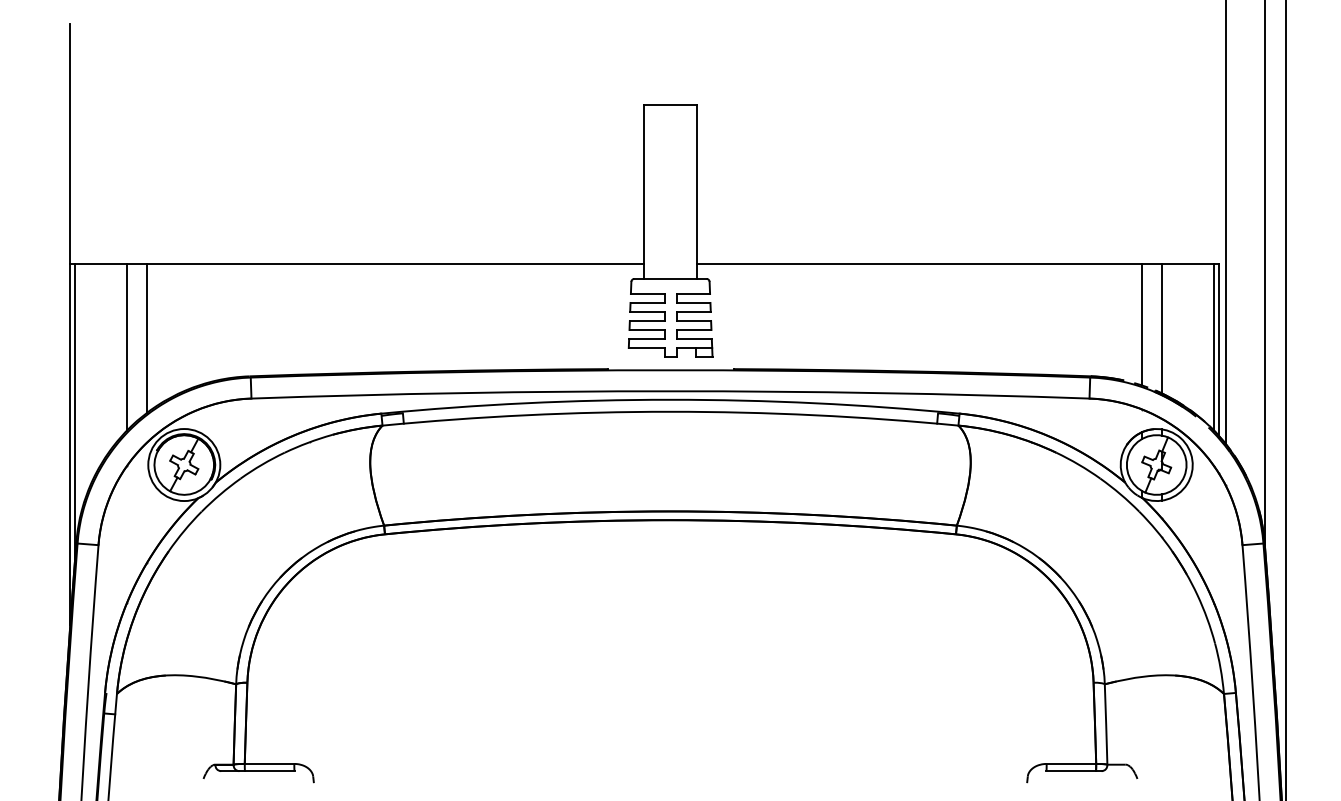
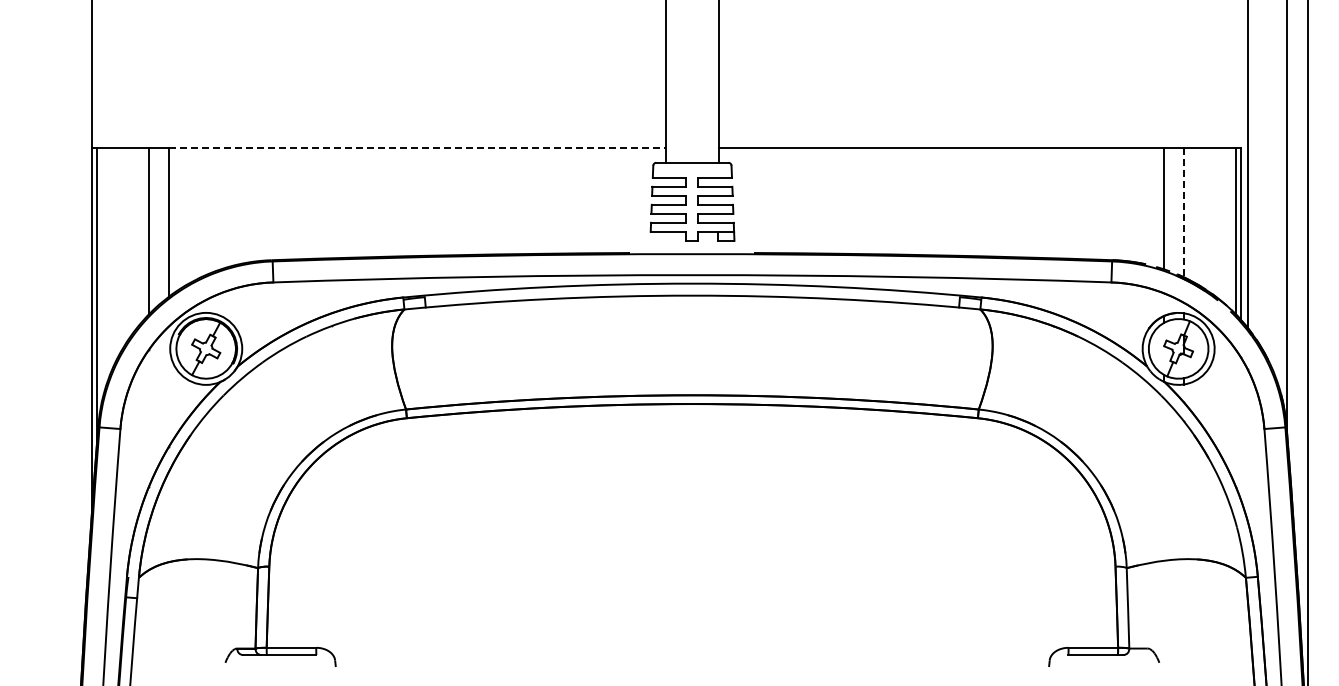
line: (395, 263) -> (417, 147), solid -> dashed
line: (1161, 328) -> (1183, 212), solid -> dashed

